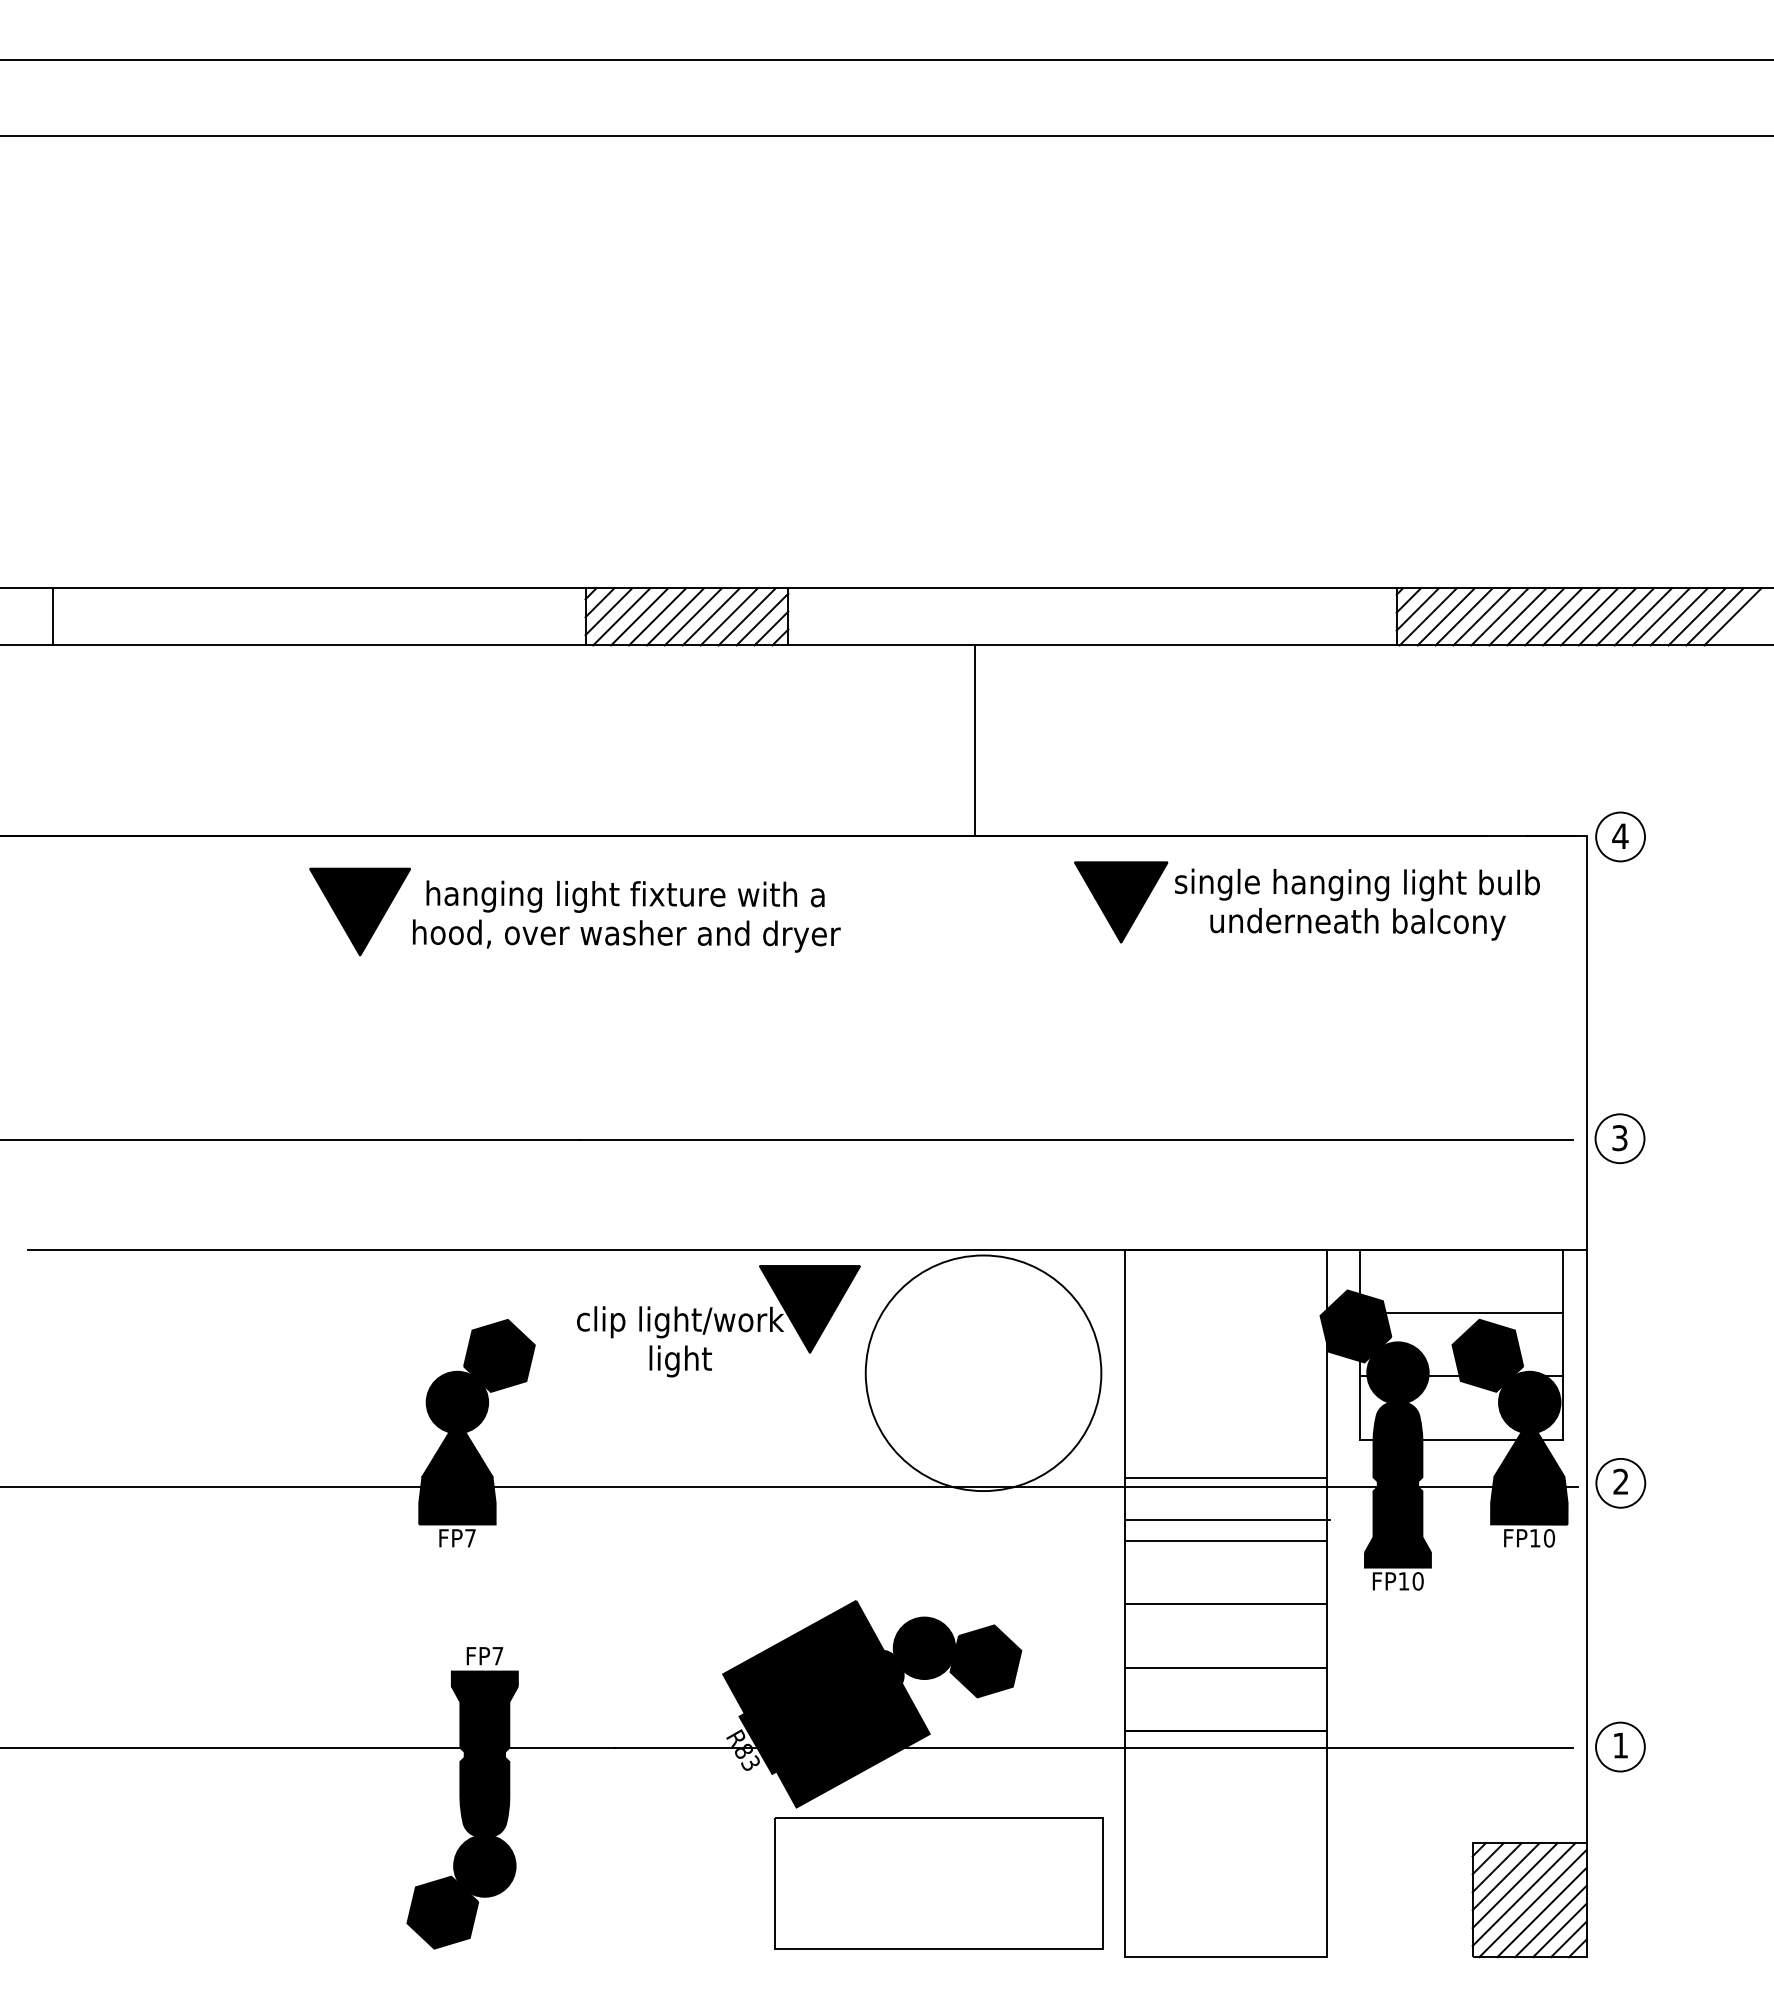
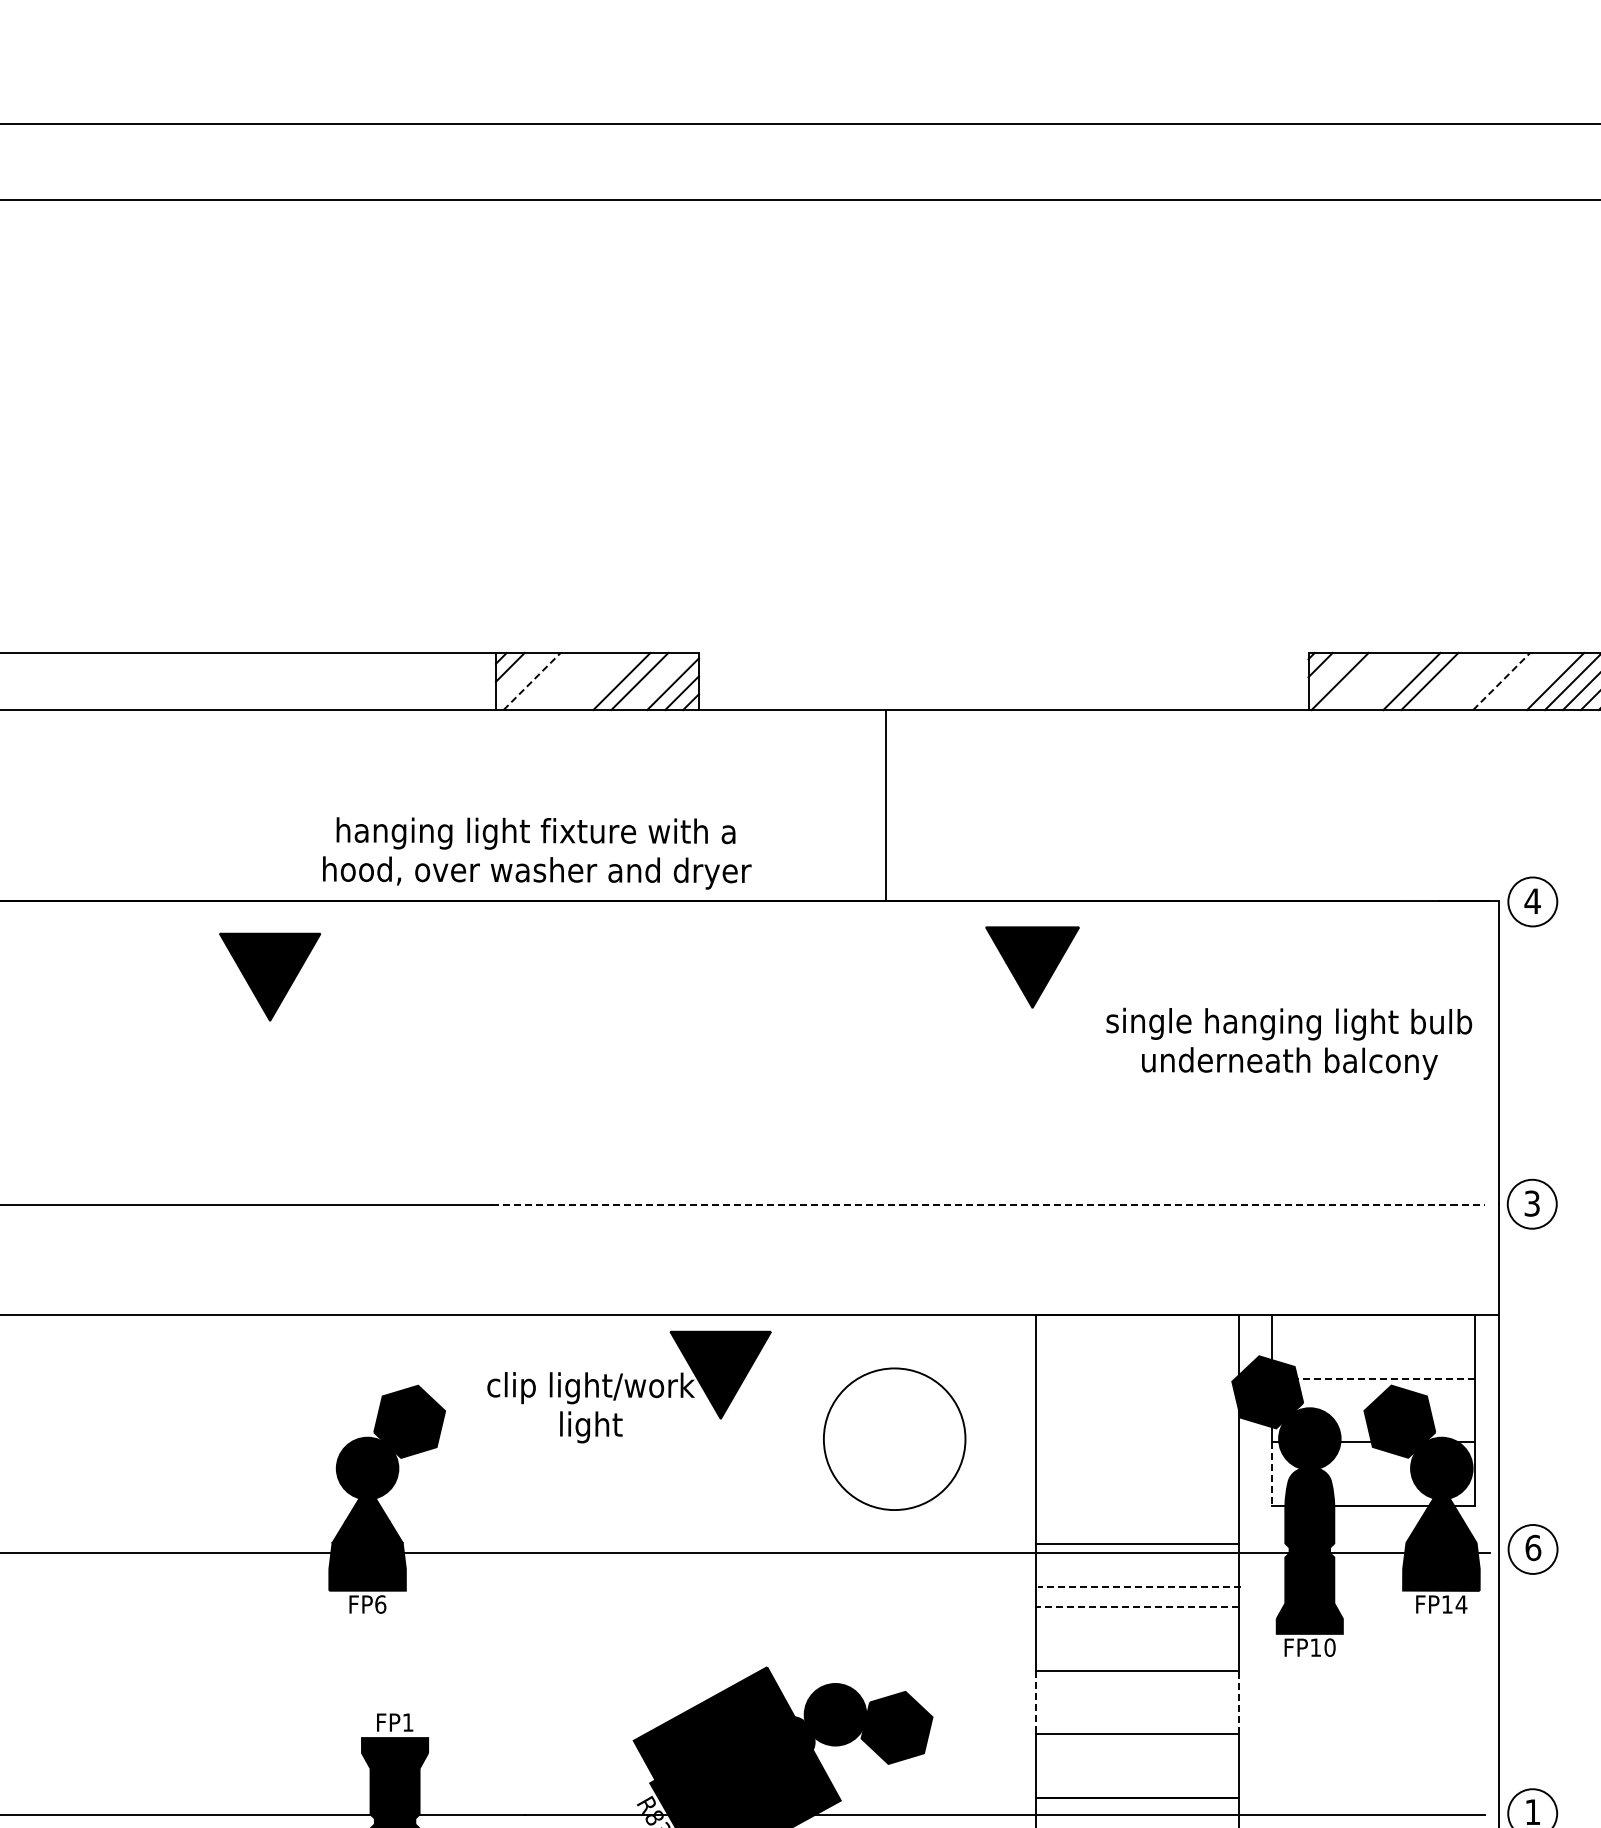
line: (1092, 588) -> (1003, 653), removed
line: (1417, 609) -> (1329, 674), removed
line: (608, 611) -> (518, 676), removed
line: (622, 616) -> (532, 681), solid -> dashed
line: (639, 616) -> (549, 681), removed
line: (657, 616) -> (568, 681), removed
line: (674, 616) -> (585, 681), removed
line: (692, 616) -> (603, 681), removed
line: (746, 616) -> (657, 681), removed
line: (1445, 616) -> (1357, 681), removed
line: (1463, 616) -> (1375, 681), removed
line: (1481, 616) -> (1393, 681), removed
line: (1535, 616) -> (1447, 681), removed
line: (1553, 616) -> (1465, 681), removed
line: (1571, 616) -> (1483, 681), removed
line: (1589, 616) -> (1501, 681), solid -> dashed
line: (1606, 616) -> (1518, 681), removed
line: (1624, 616) -> (1536, 681), removed
text: (1357, 904) -> (1289, 1043), moved
text: (626, 916) -> (536, 853), moved
line: (1077, 1139) -> (988, 1205), solid -> dashed
line: (1461, 1312) -> (1373, 1378), solid -> dashed
circle: (983, 1373) -> (894, 1439), size x0.6
line: (1360, 1407) -> (1272, 1473), solid -> dashed
text: (1620, 1481) -> (1532, 1547), 2 -> 6
line: (1227, 1520) -> (1139, 1586), solid -> dashed
text: (470, 1538) -> (380, 1604), FP7 -> FP6
text: (1549, 1538) -> (1461, 1604), FP10 -> FP14
line: (1225, 1541) -> (1137, 1607), solid -> dashed
line: (1124, 1636) -> (1035, 1702), solid -> dashed
line: (1327, 1636) -> (1239, 1702), solid -> dashed
text: (497, 1656) -> (407, 1722), FP7 -> FP1

